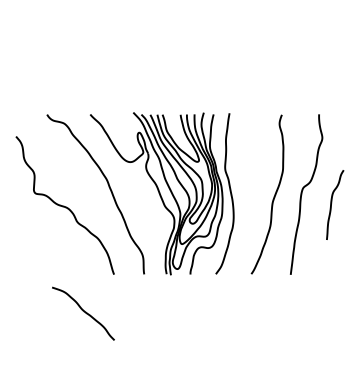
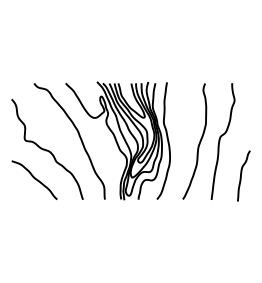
curve: (332, 203) -> (241, 174), moved
curve: (84, 312) -> (35, 179), moved

